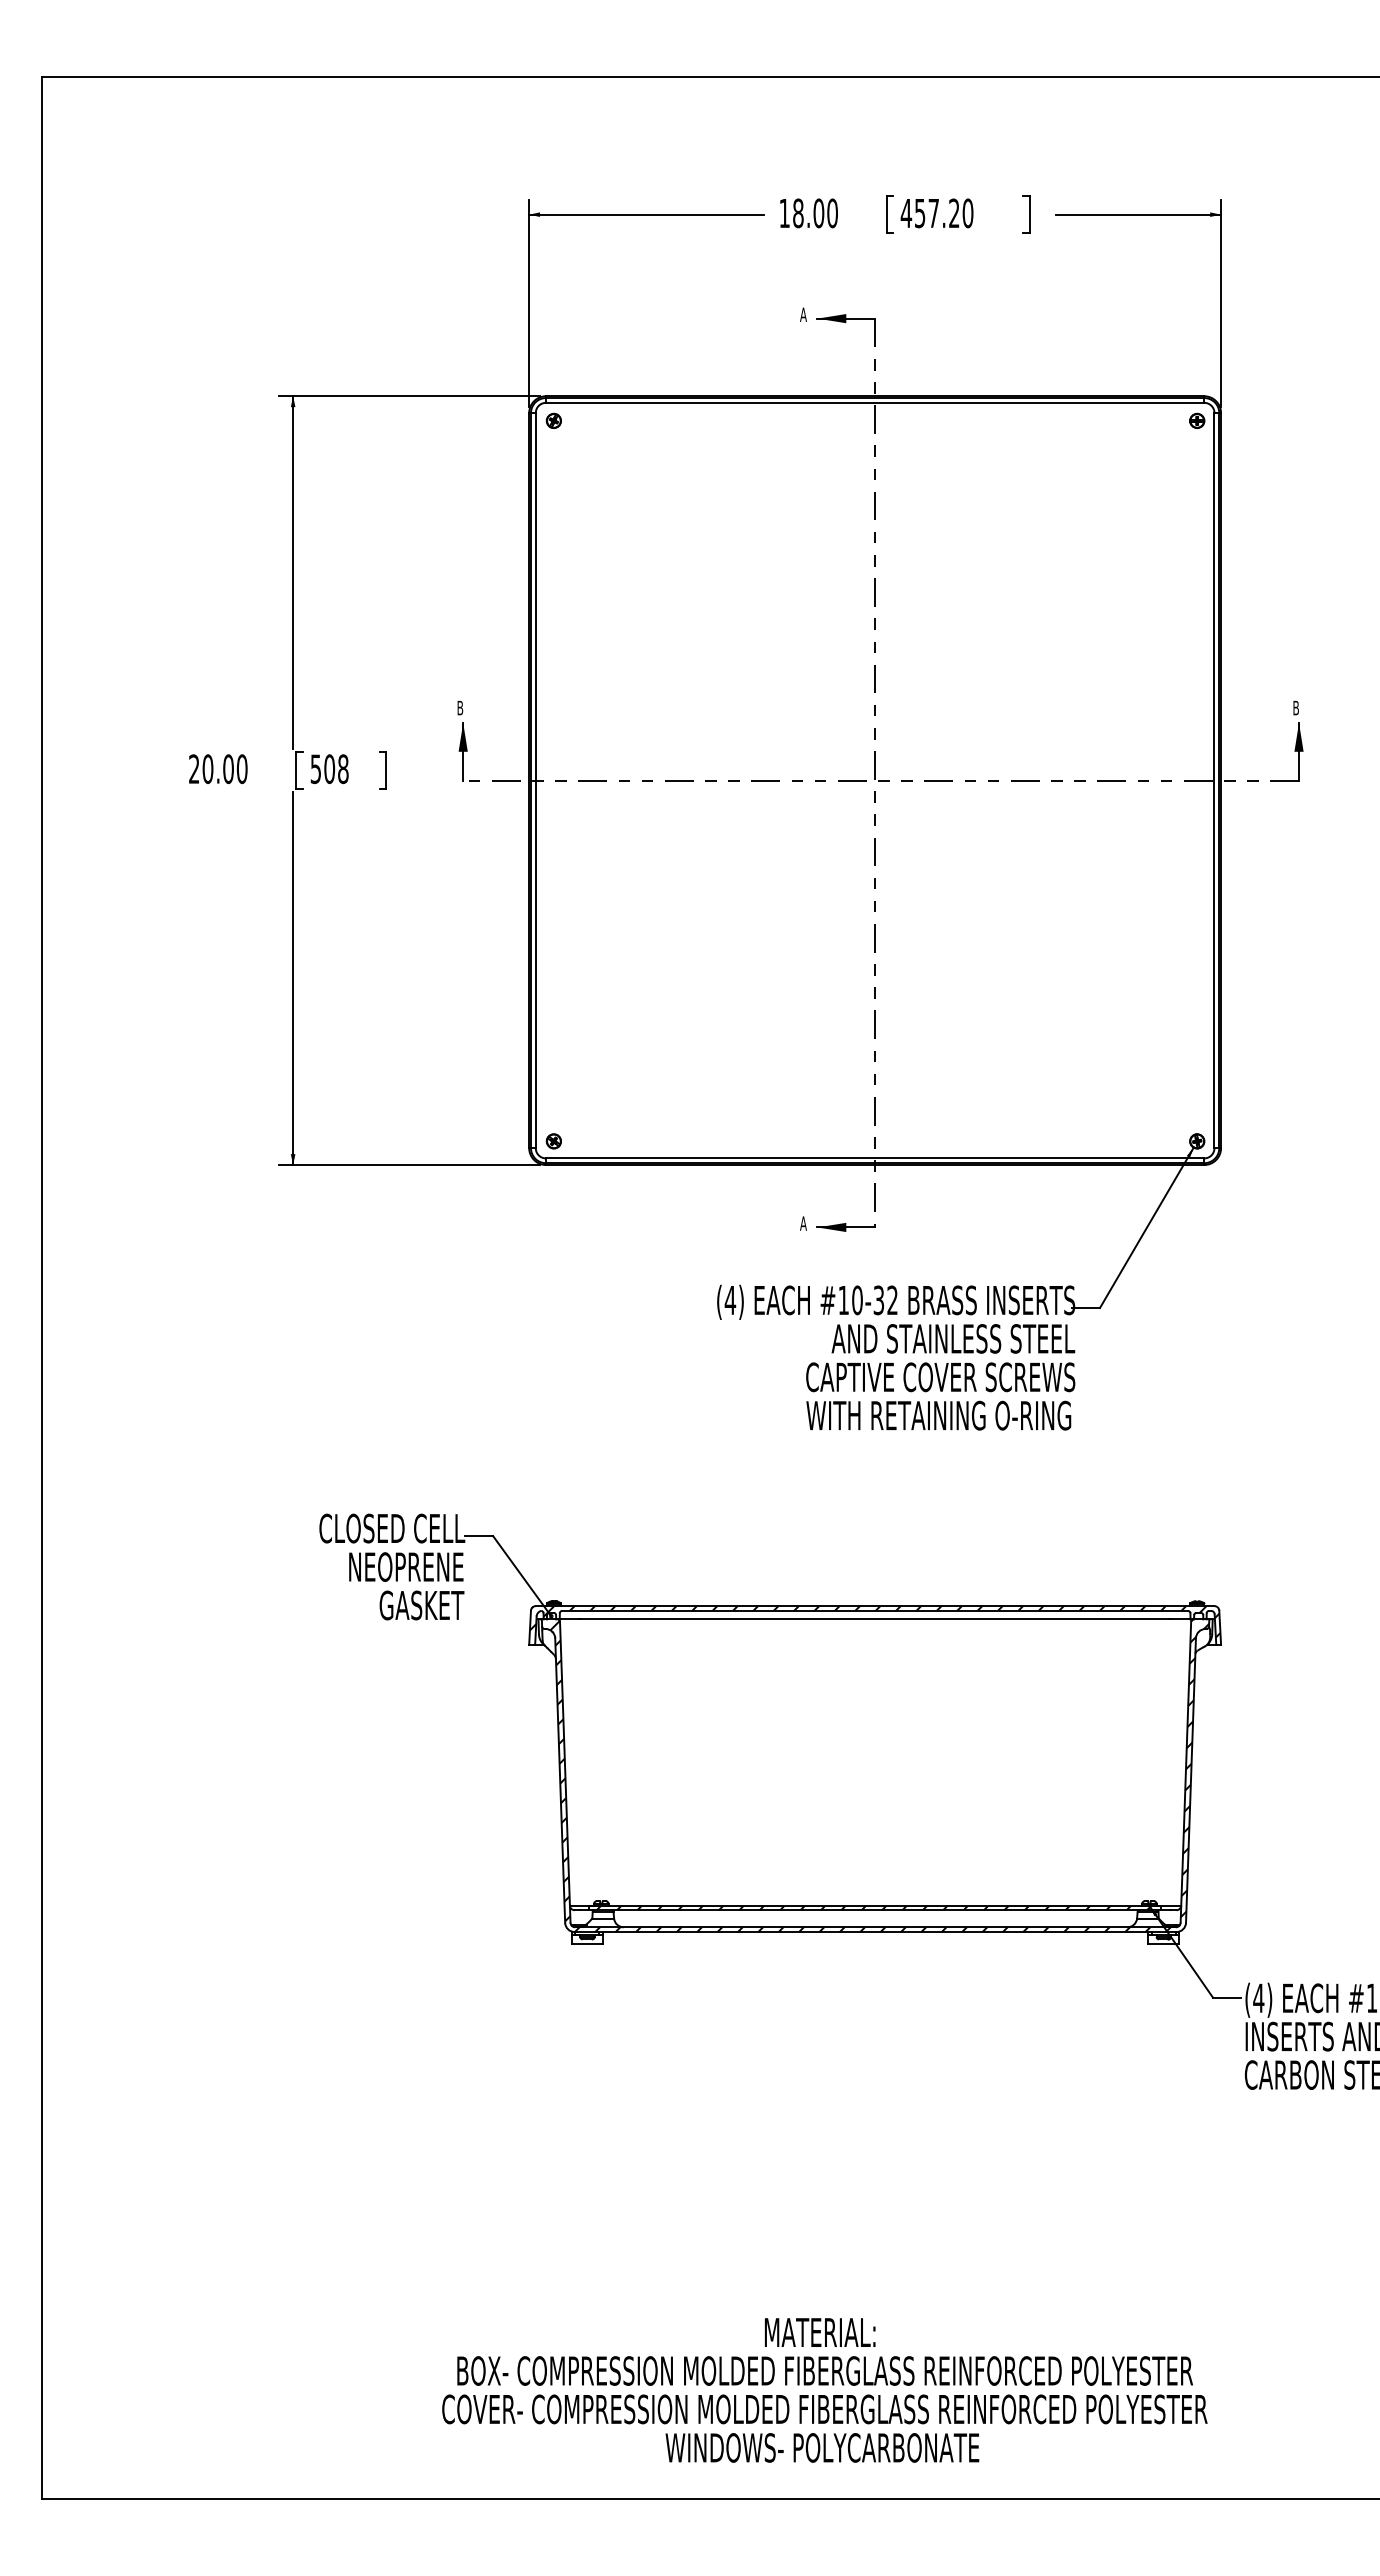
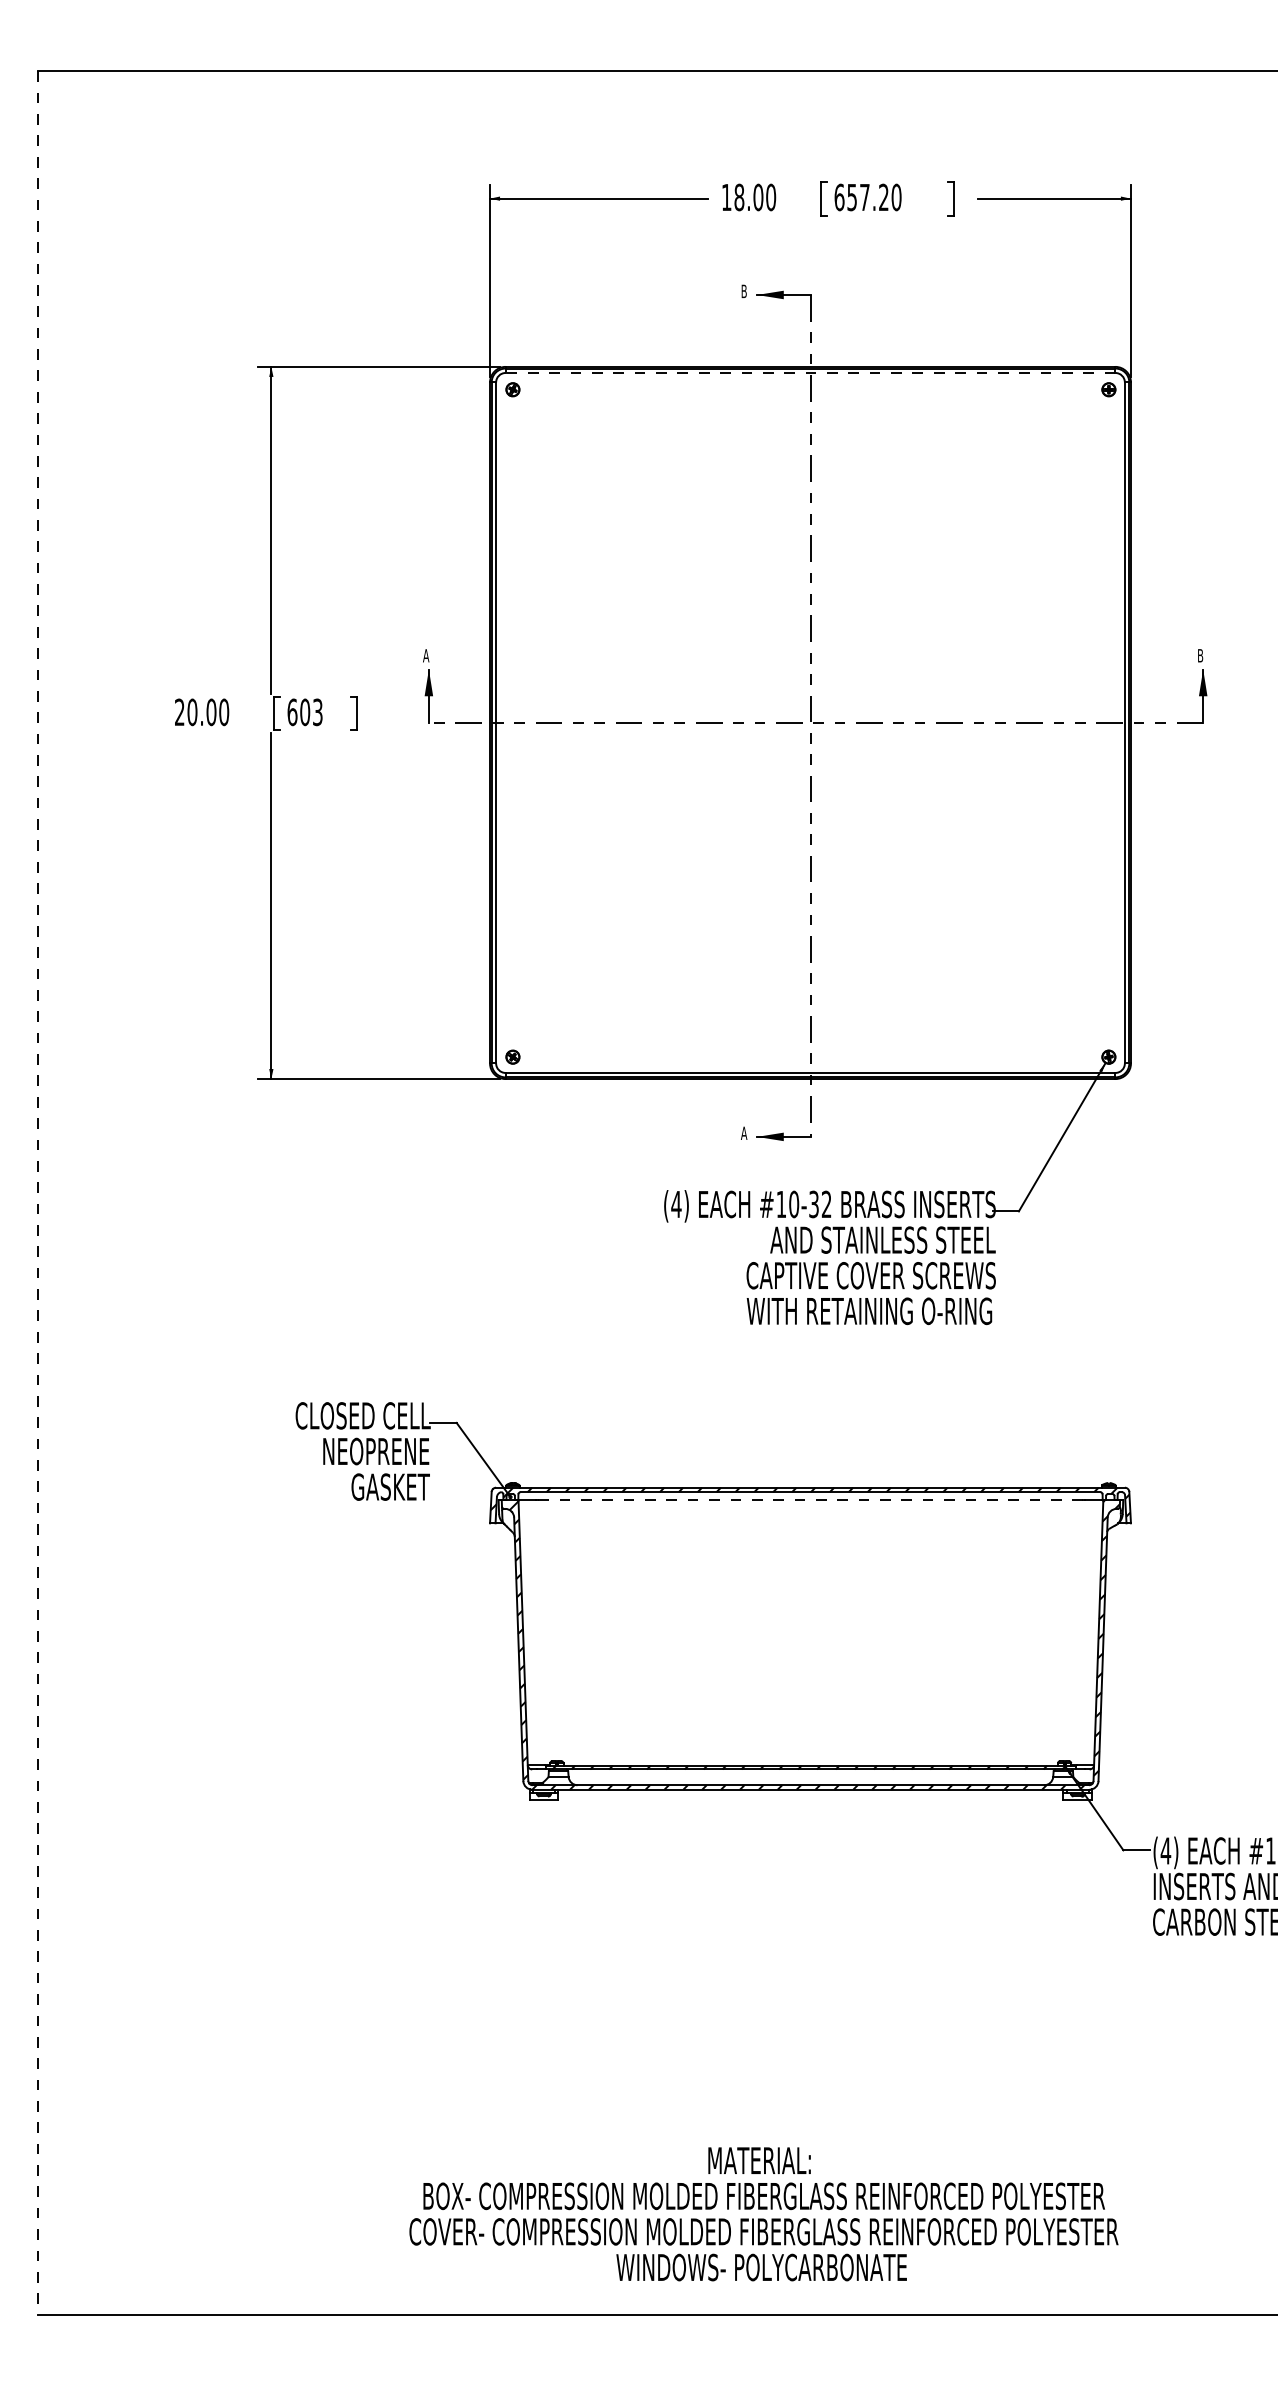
text: (906, 213) -> (839, 197), 457.20 -> 657.20
text: (803, 314) -> (744, 291), A -> B
line: (874, 402) -> (809, 372), solid -> dashed
text: (459, 707) -> (425, 655), B -> A
text: (329, 769) -> (305, 712), 508 -> 603
line: (41, 1288) -> (38, 1193), solid -> dashed
line: (875, 1619) -> (810, 1500), solid -> dashed

